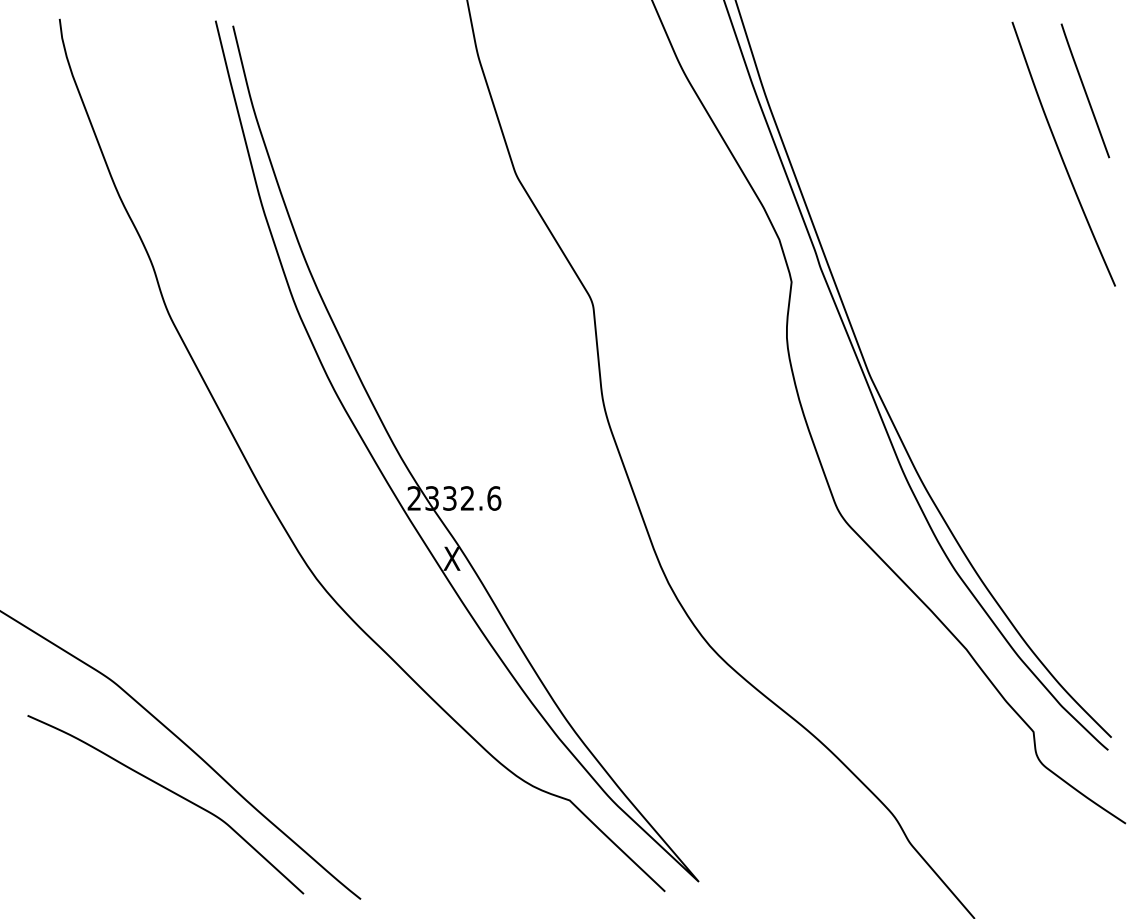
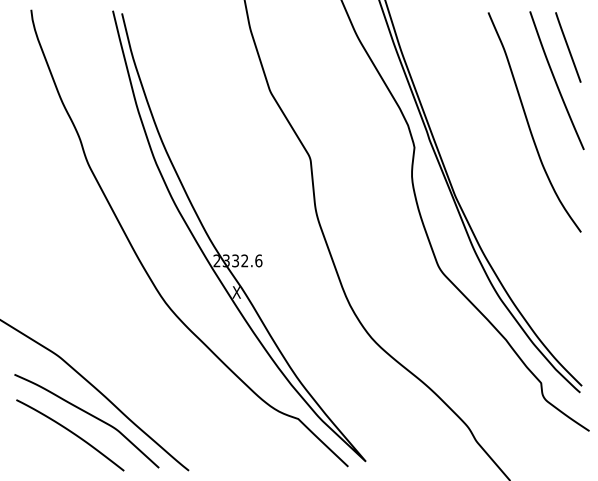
curve: (1011, 237) -> (529, 124), added
curve: (136, 828) -> (71, 433), added

